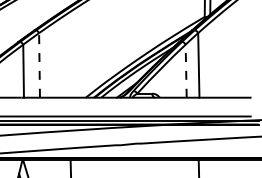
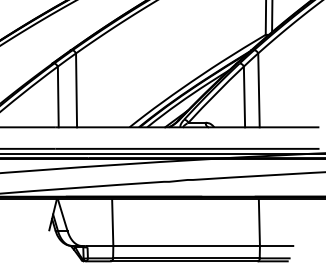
line: (39, 65) -> (76, 90), dashed -> solid
line: (186, 70) -> (244, 96), dashed -> solid

